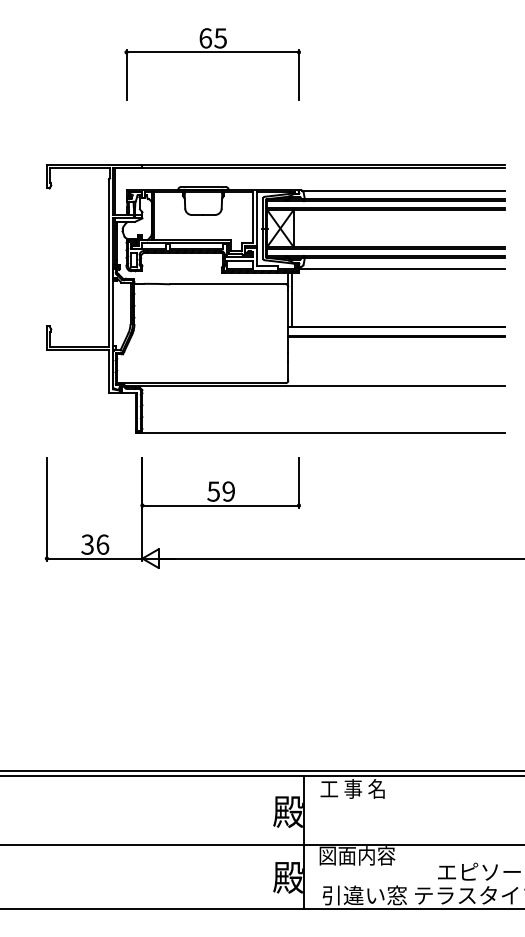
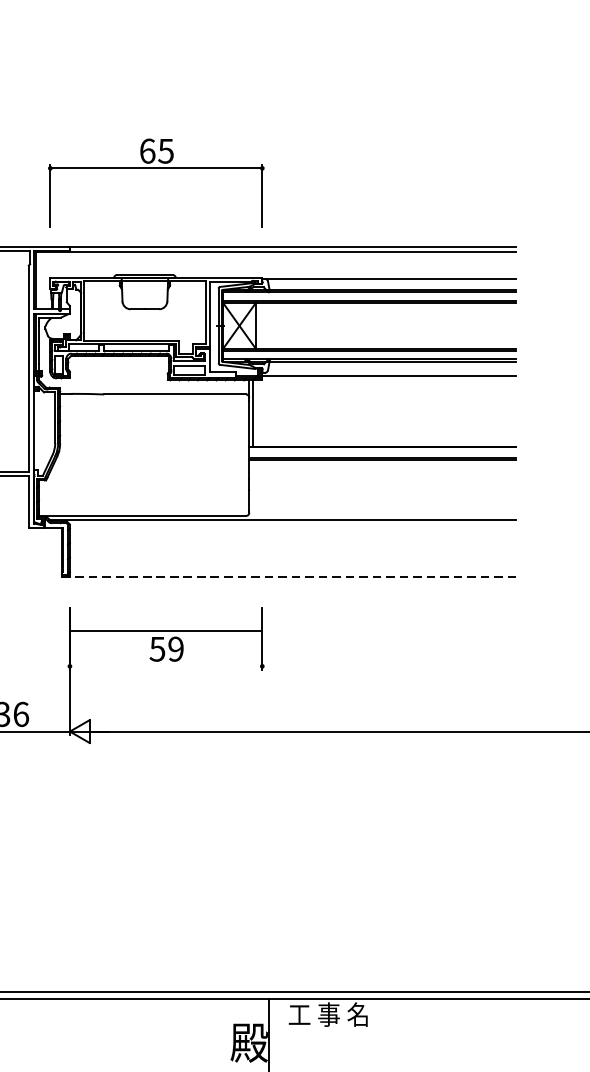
part: (212, 52) -> (156, 168), moved
line: (320, 432) -> (288, 576), solid -> dashed
line: (220, 505) -> (165, 630), moved

